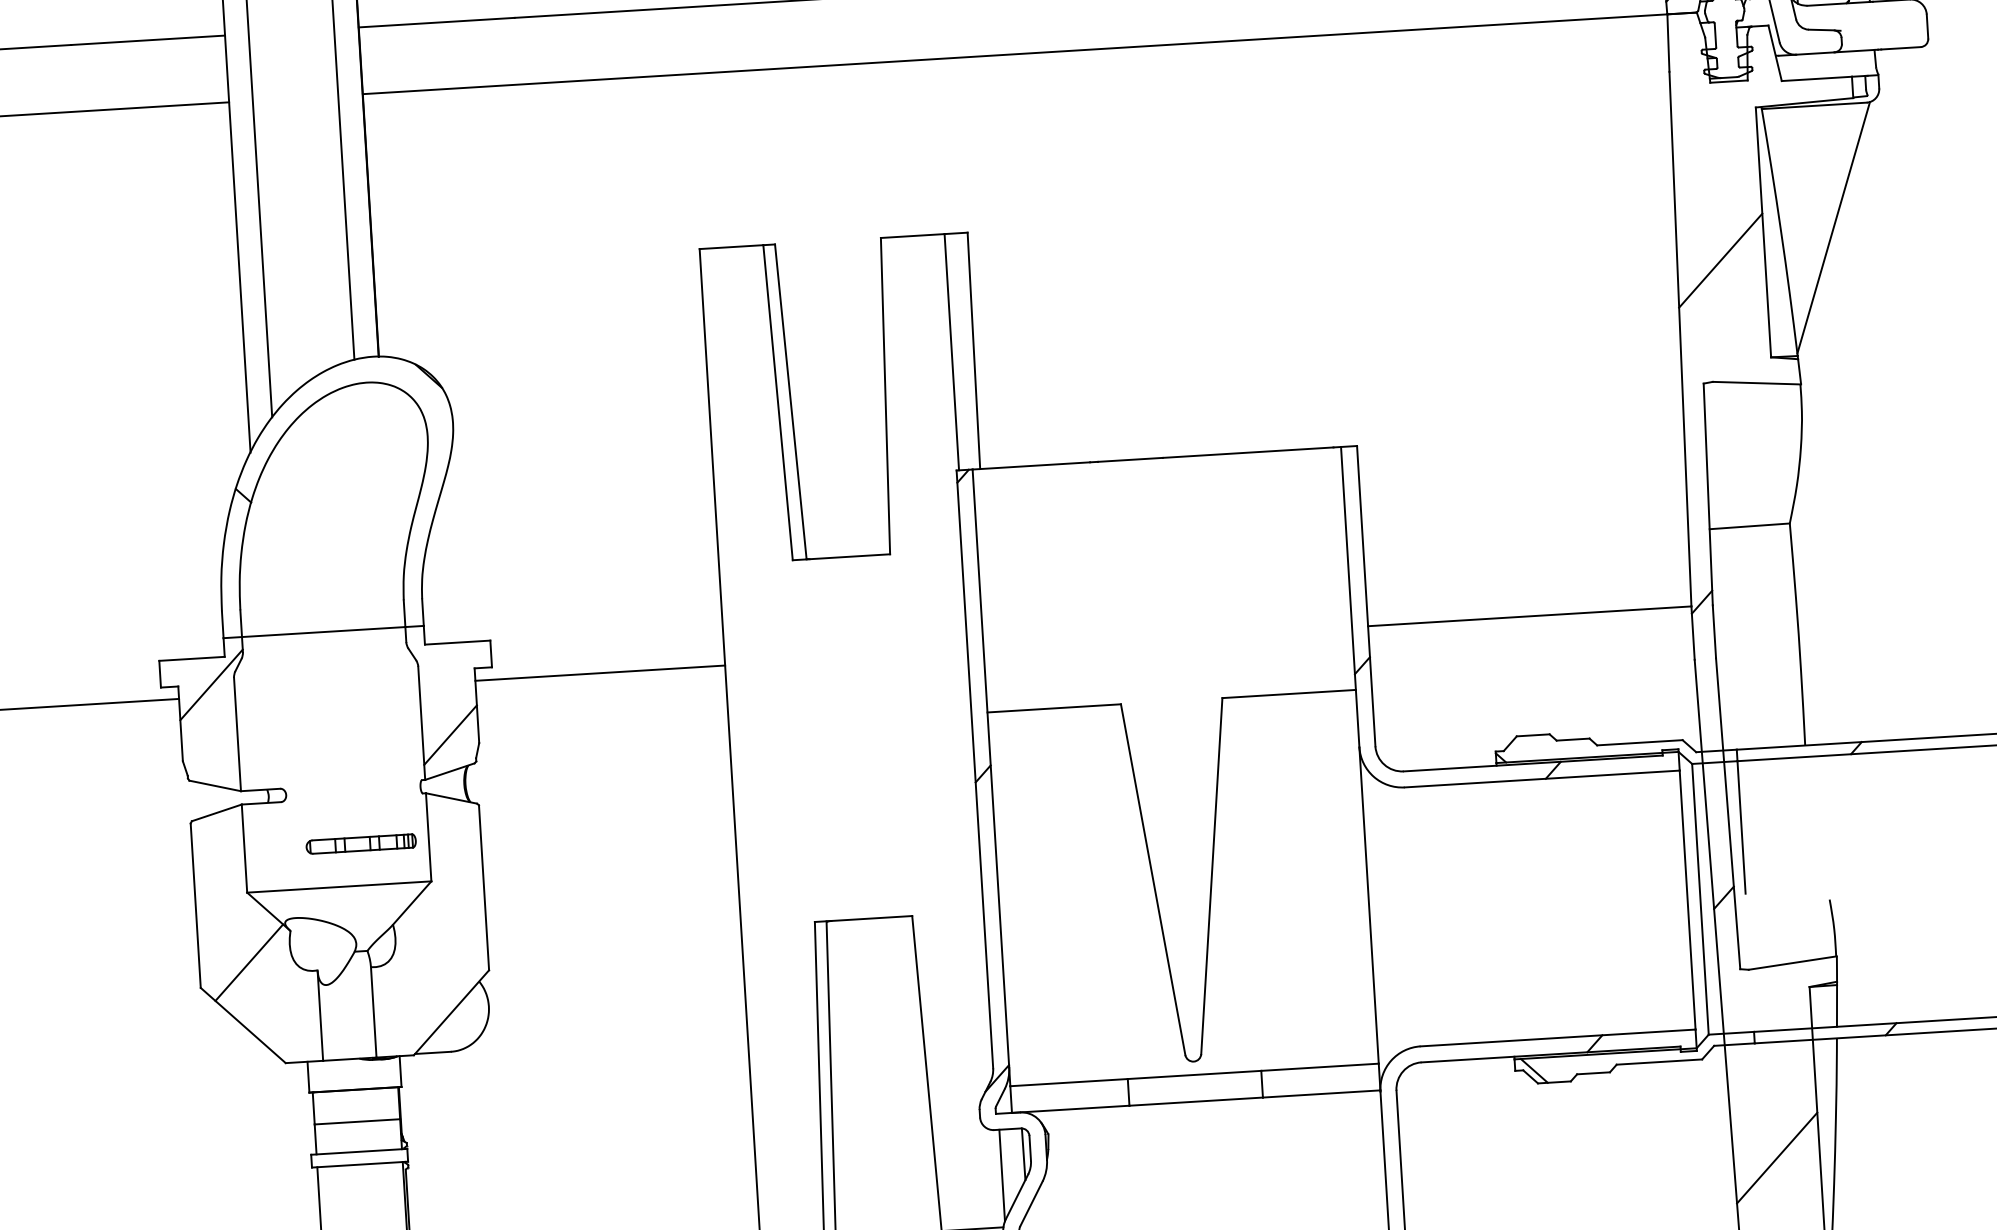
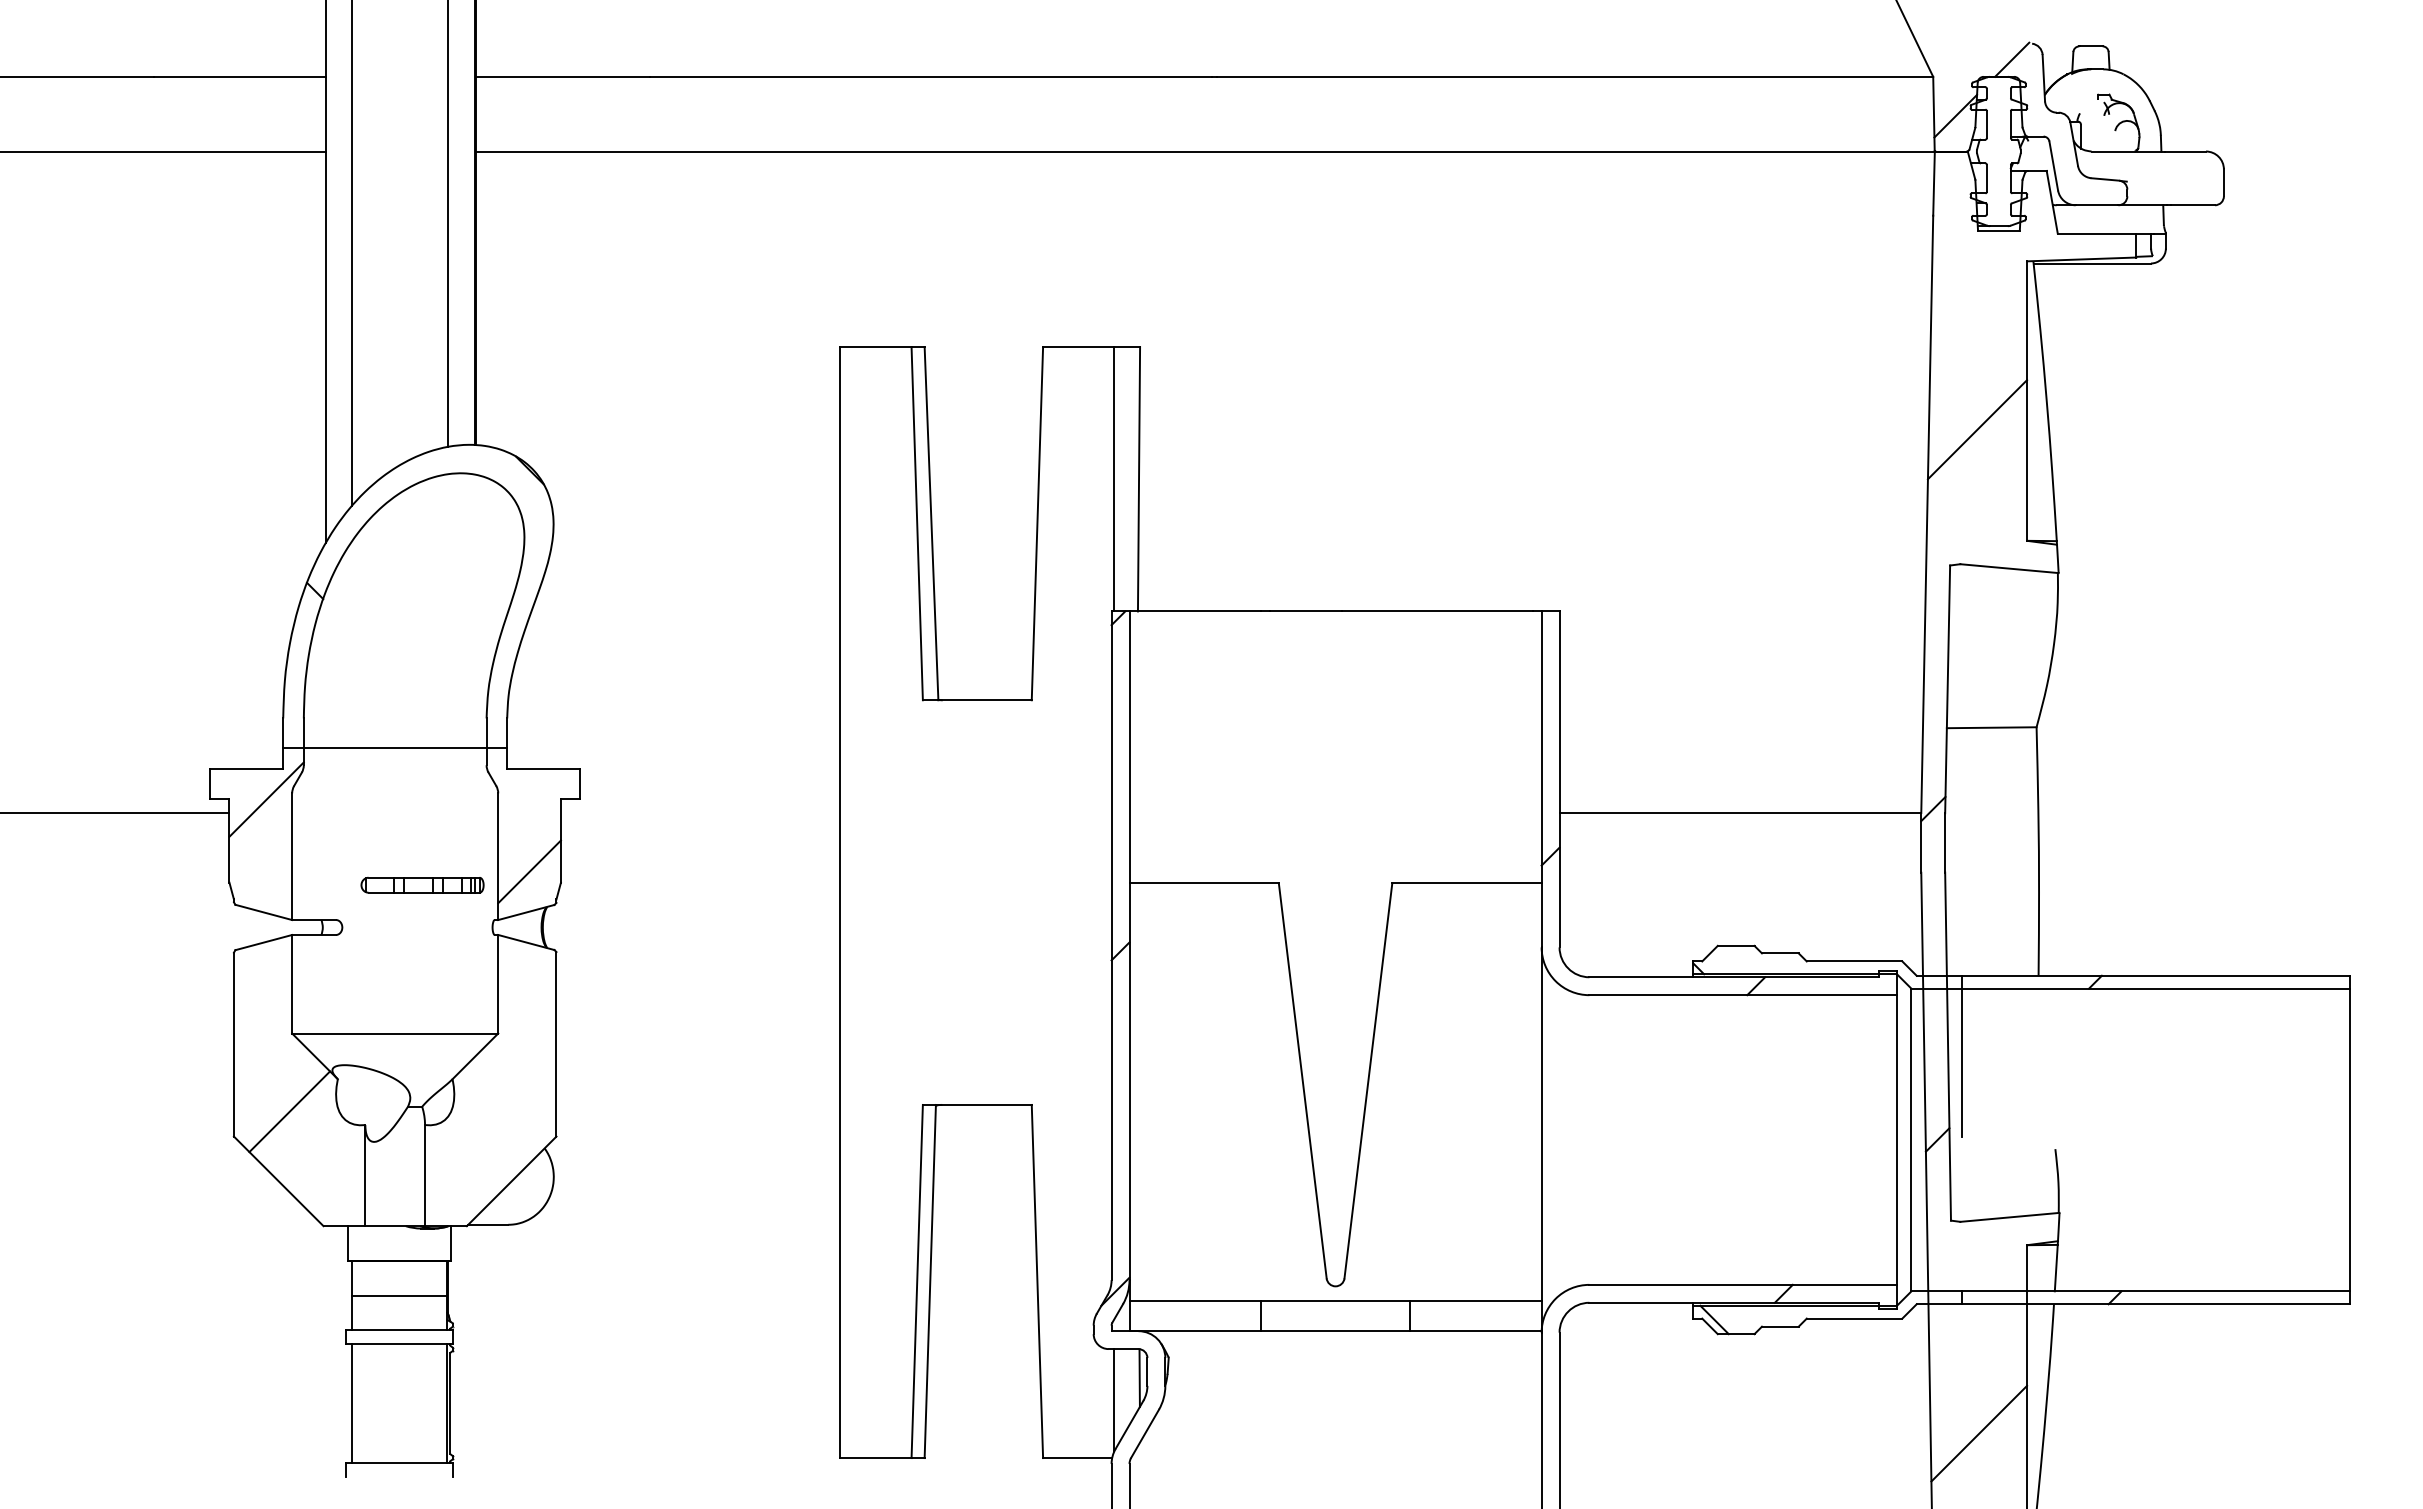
line: (1833, 227) -> (2105, 400), removed
line: (600, 673) -> (700, 813), removed
part: (361, 844) -> (422, 885), moved

